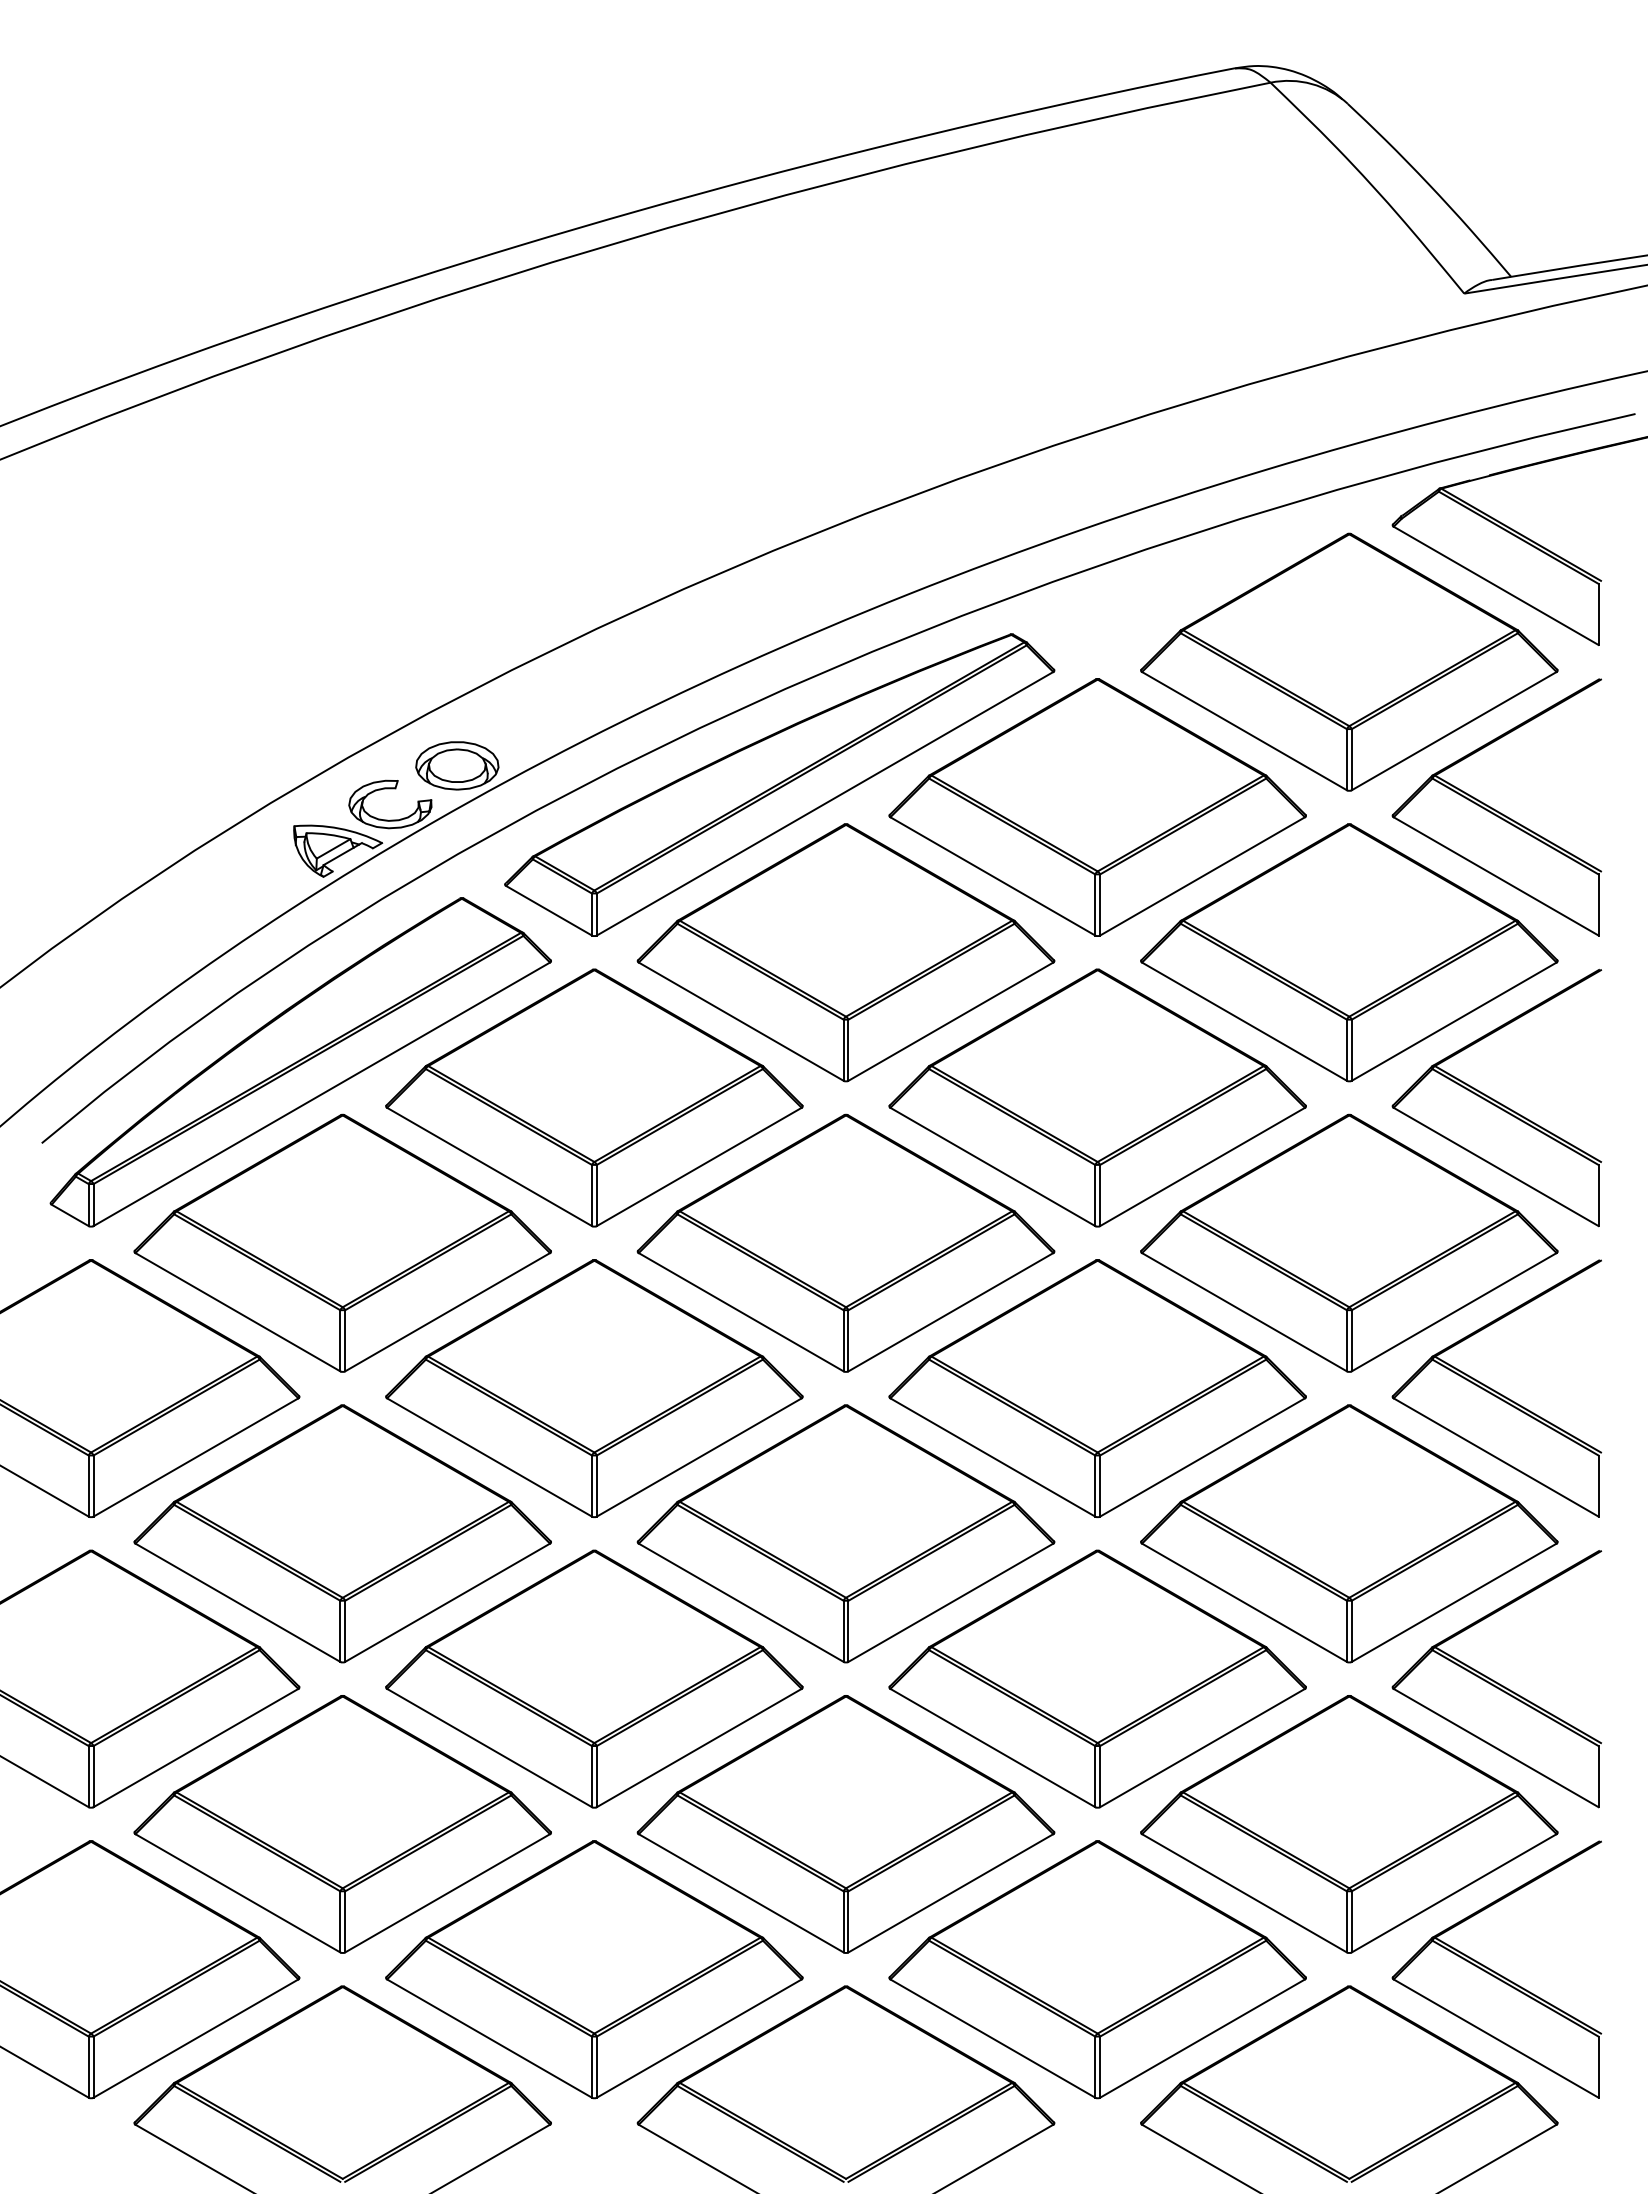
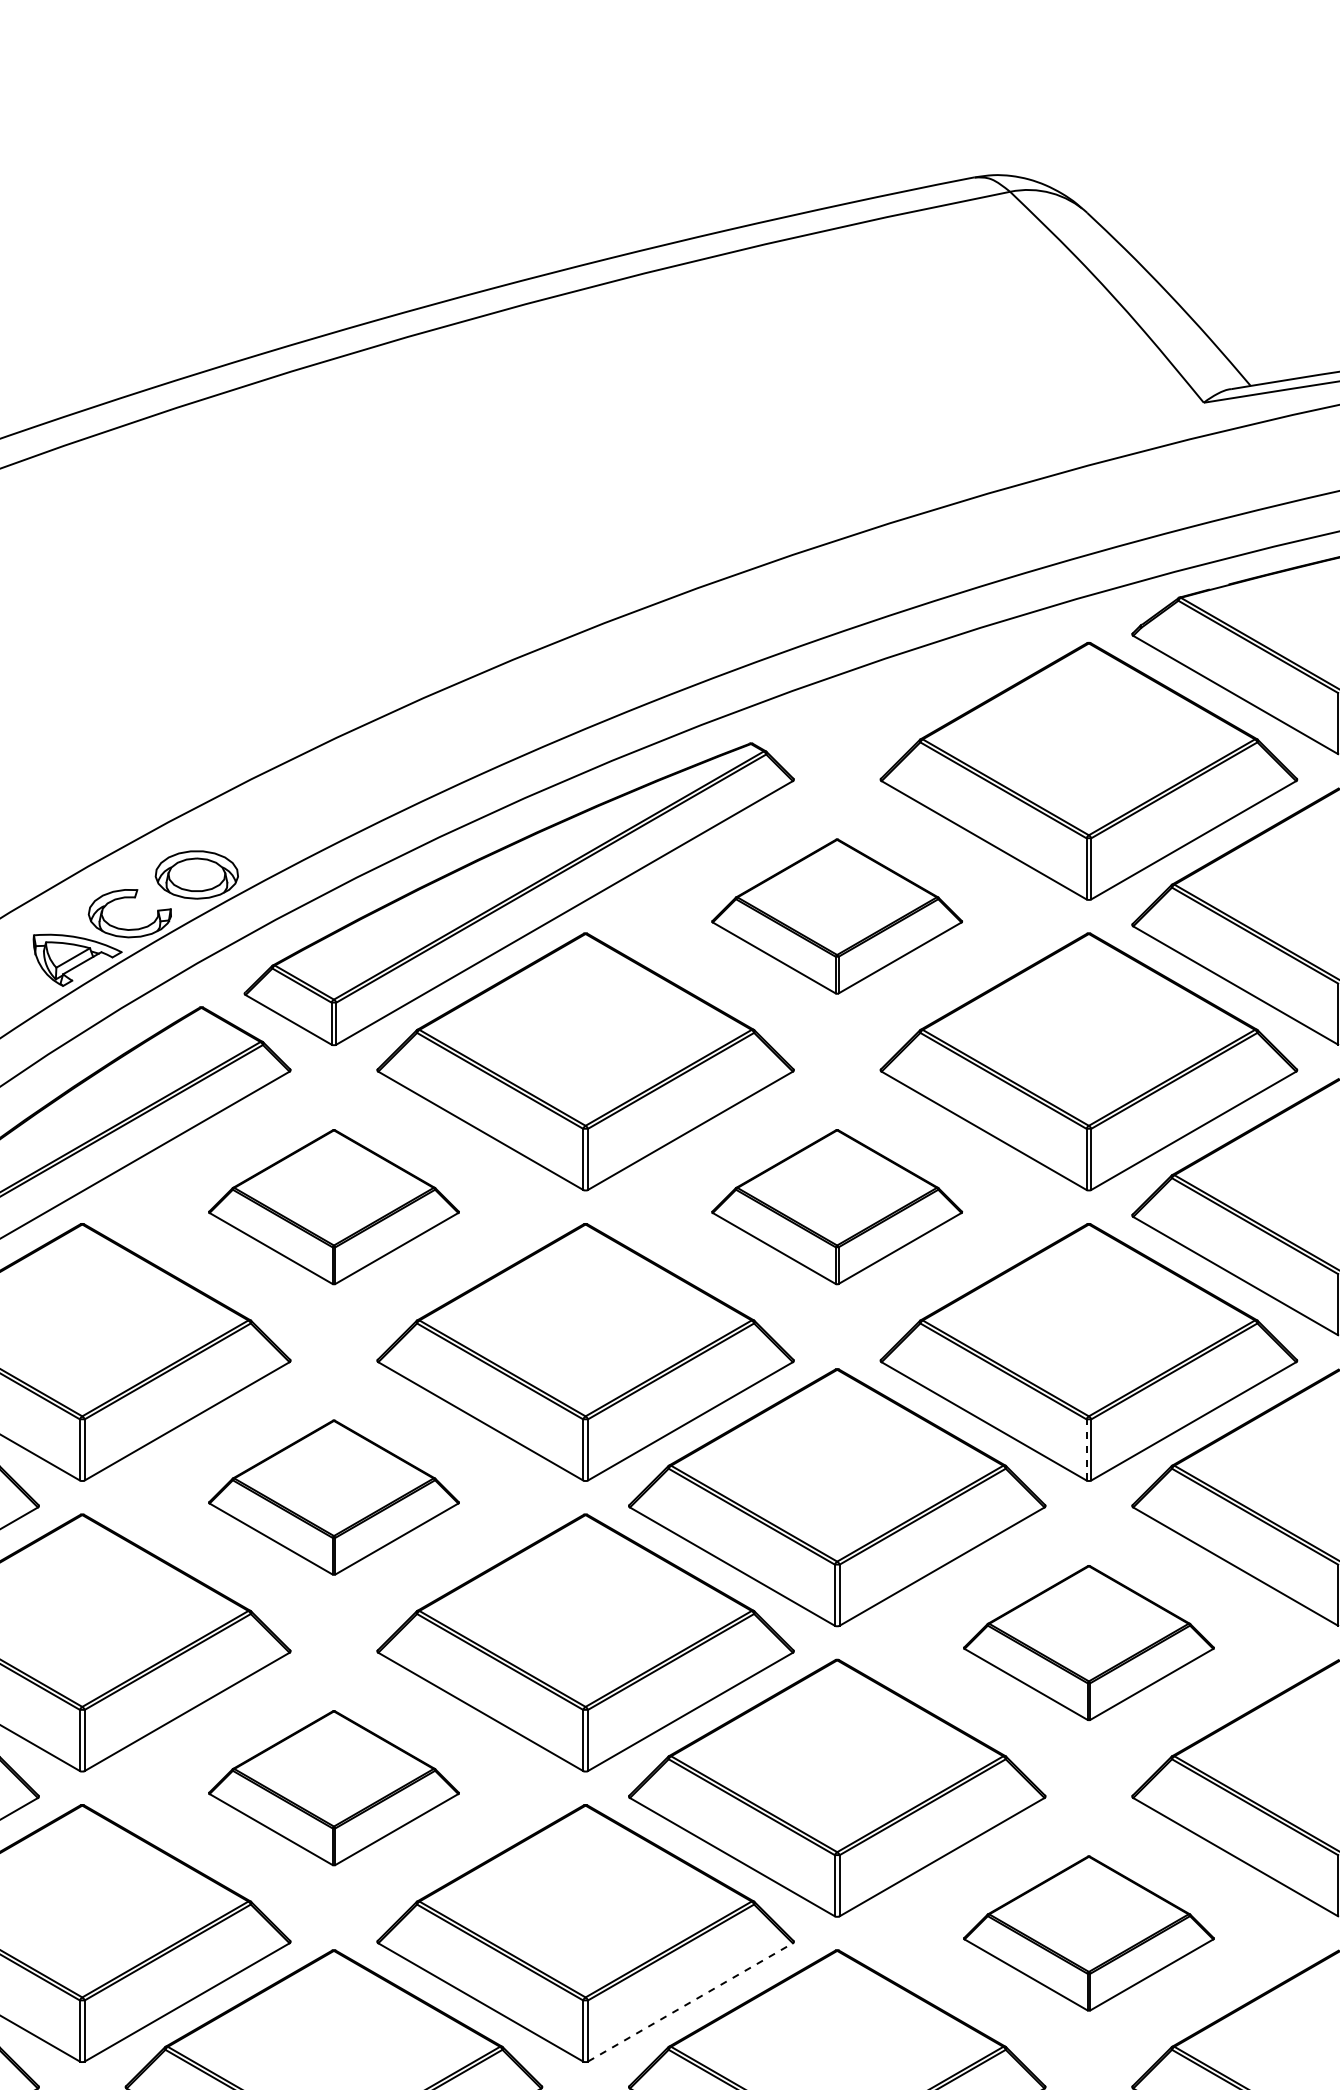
part: (1097, 807) -> (837, 916), size x0.6
part: (594, 1097) -> (334, 1206), size x0.6
part: (1097, 1097) -> (837, 1206), size x0.6
line: (1346, 1340) -> (1086, 1449), solid -> dashed
part: (594, 1388) -> (334, 1497), size x0.6
part: (1349, 1533) -> (1089, 1642), size x0.6
part: (594, 1678) -> (334, 1787), size x0.6
part: (1349, 1824) -> (1089, 1933), size x0.6
line: (951, 1893) -> (691, 2002), solid -> dashed

